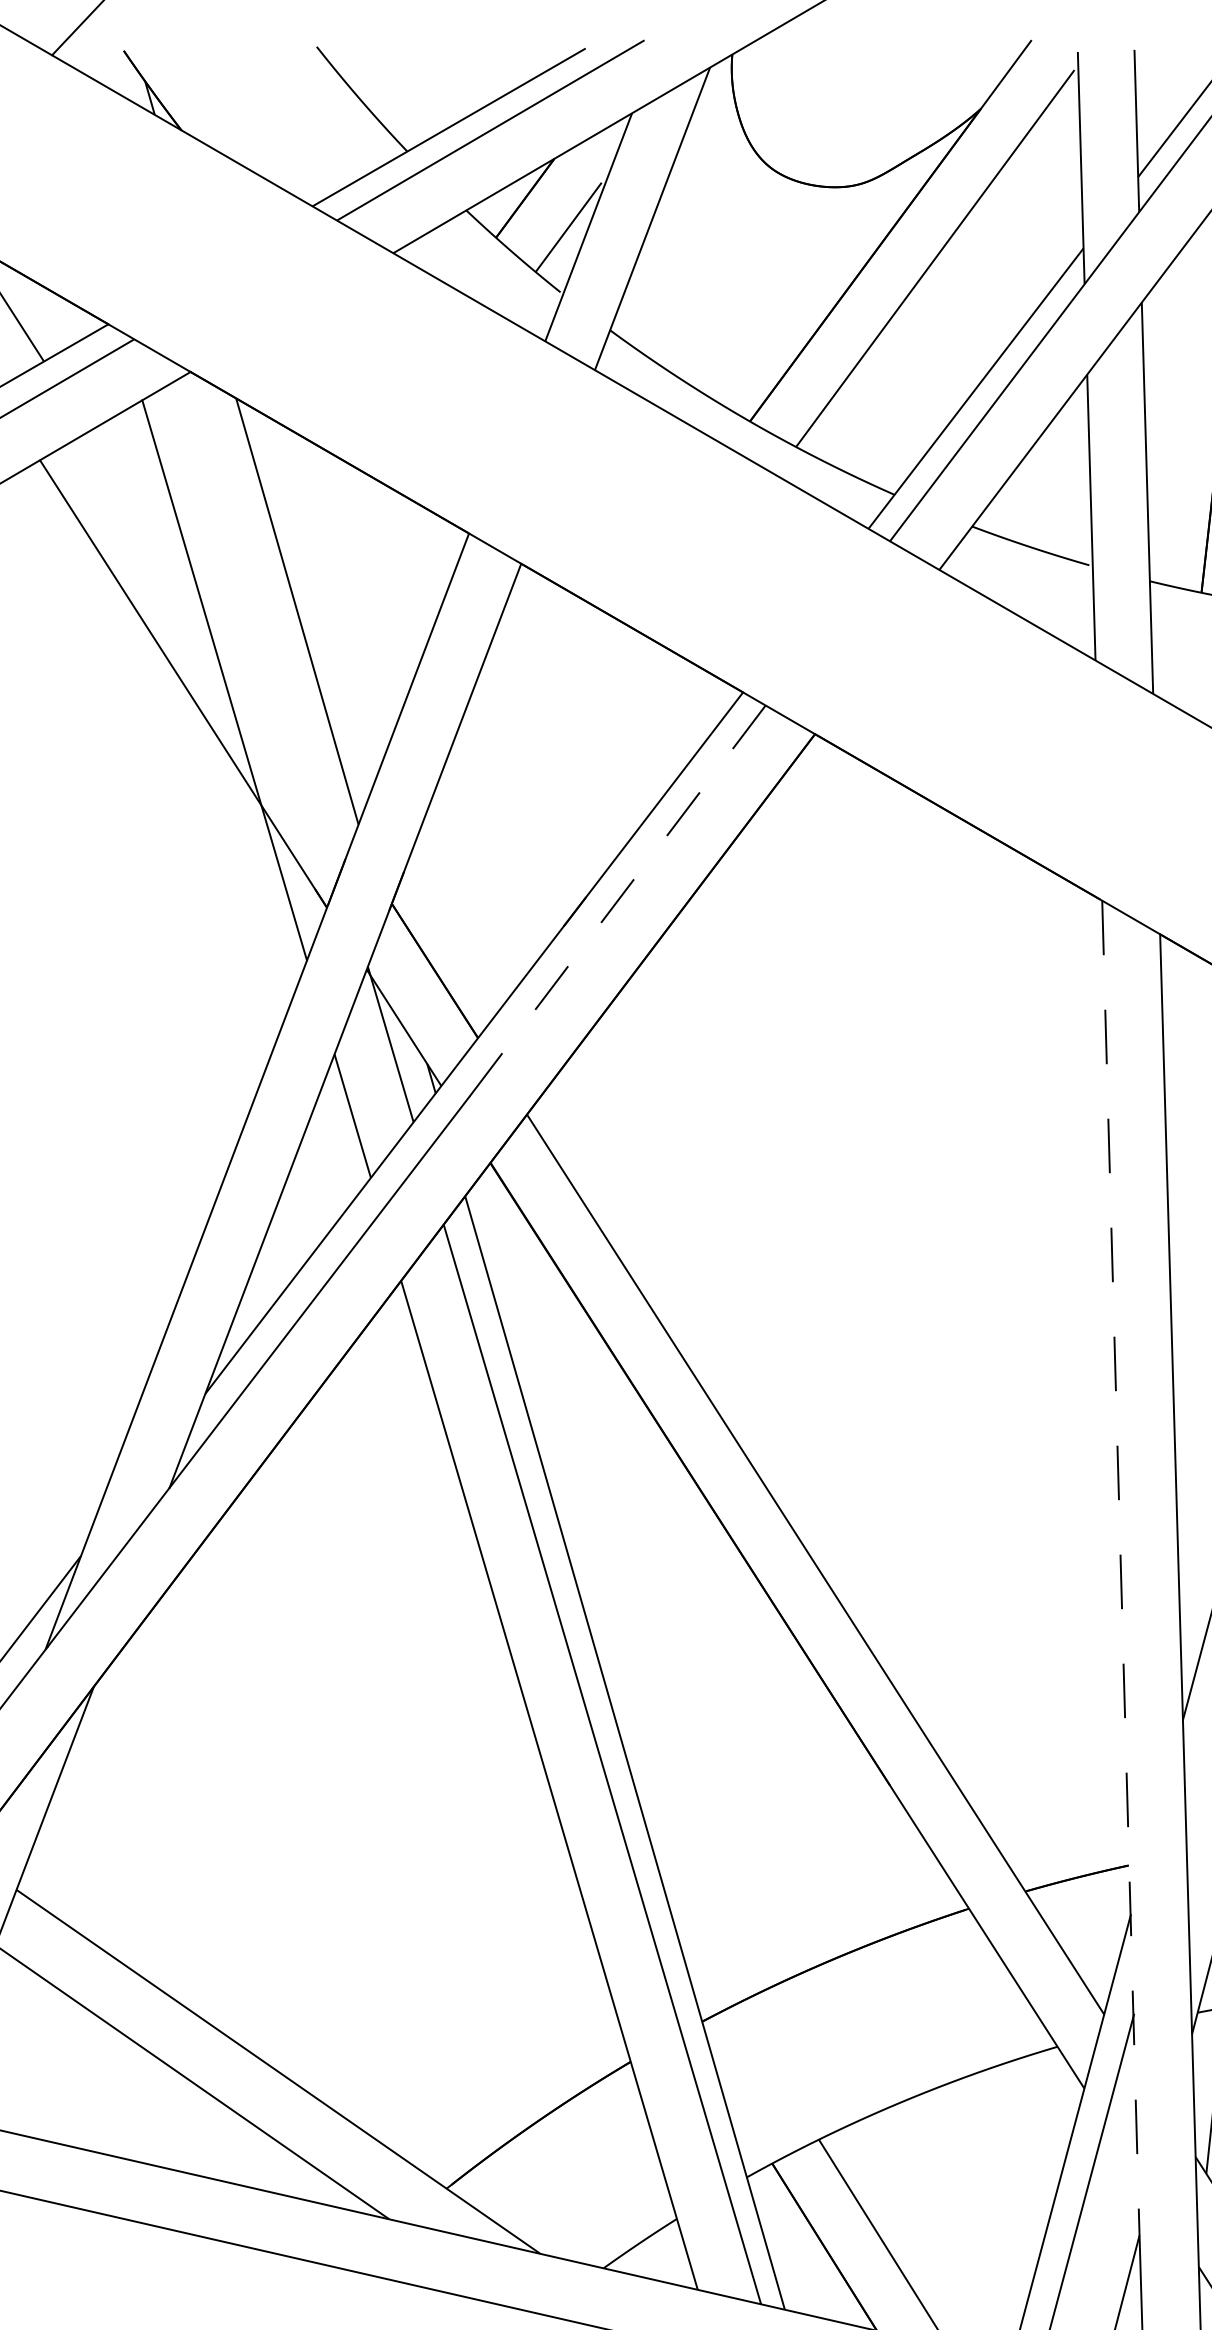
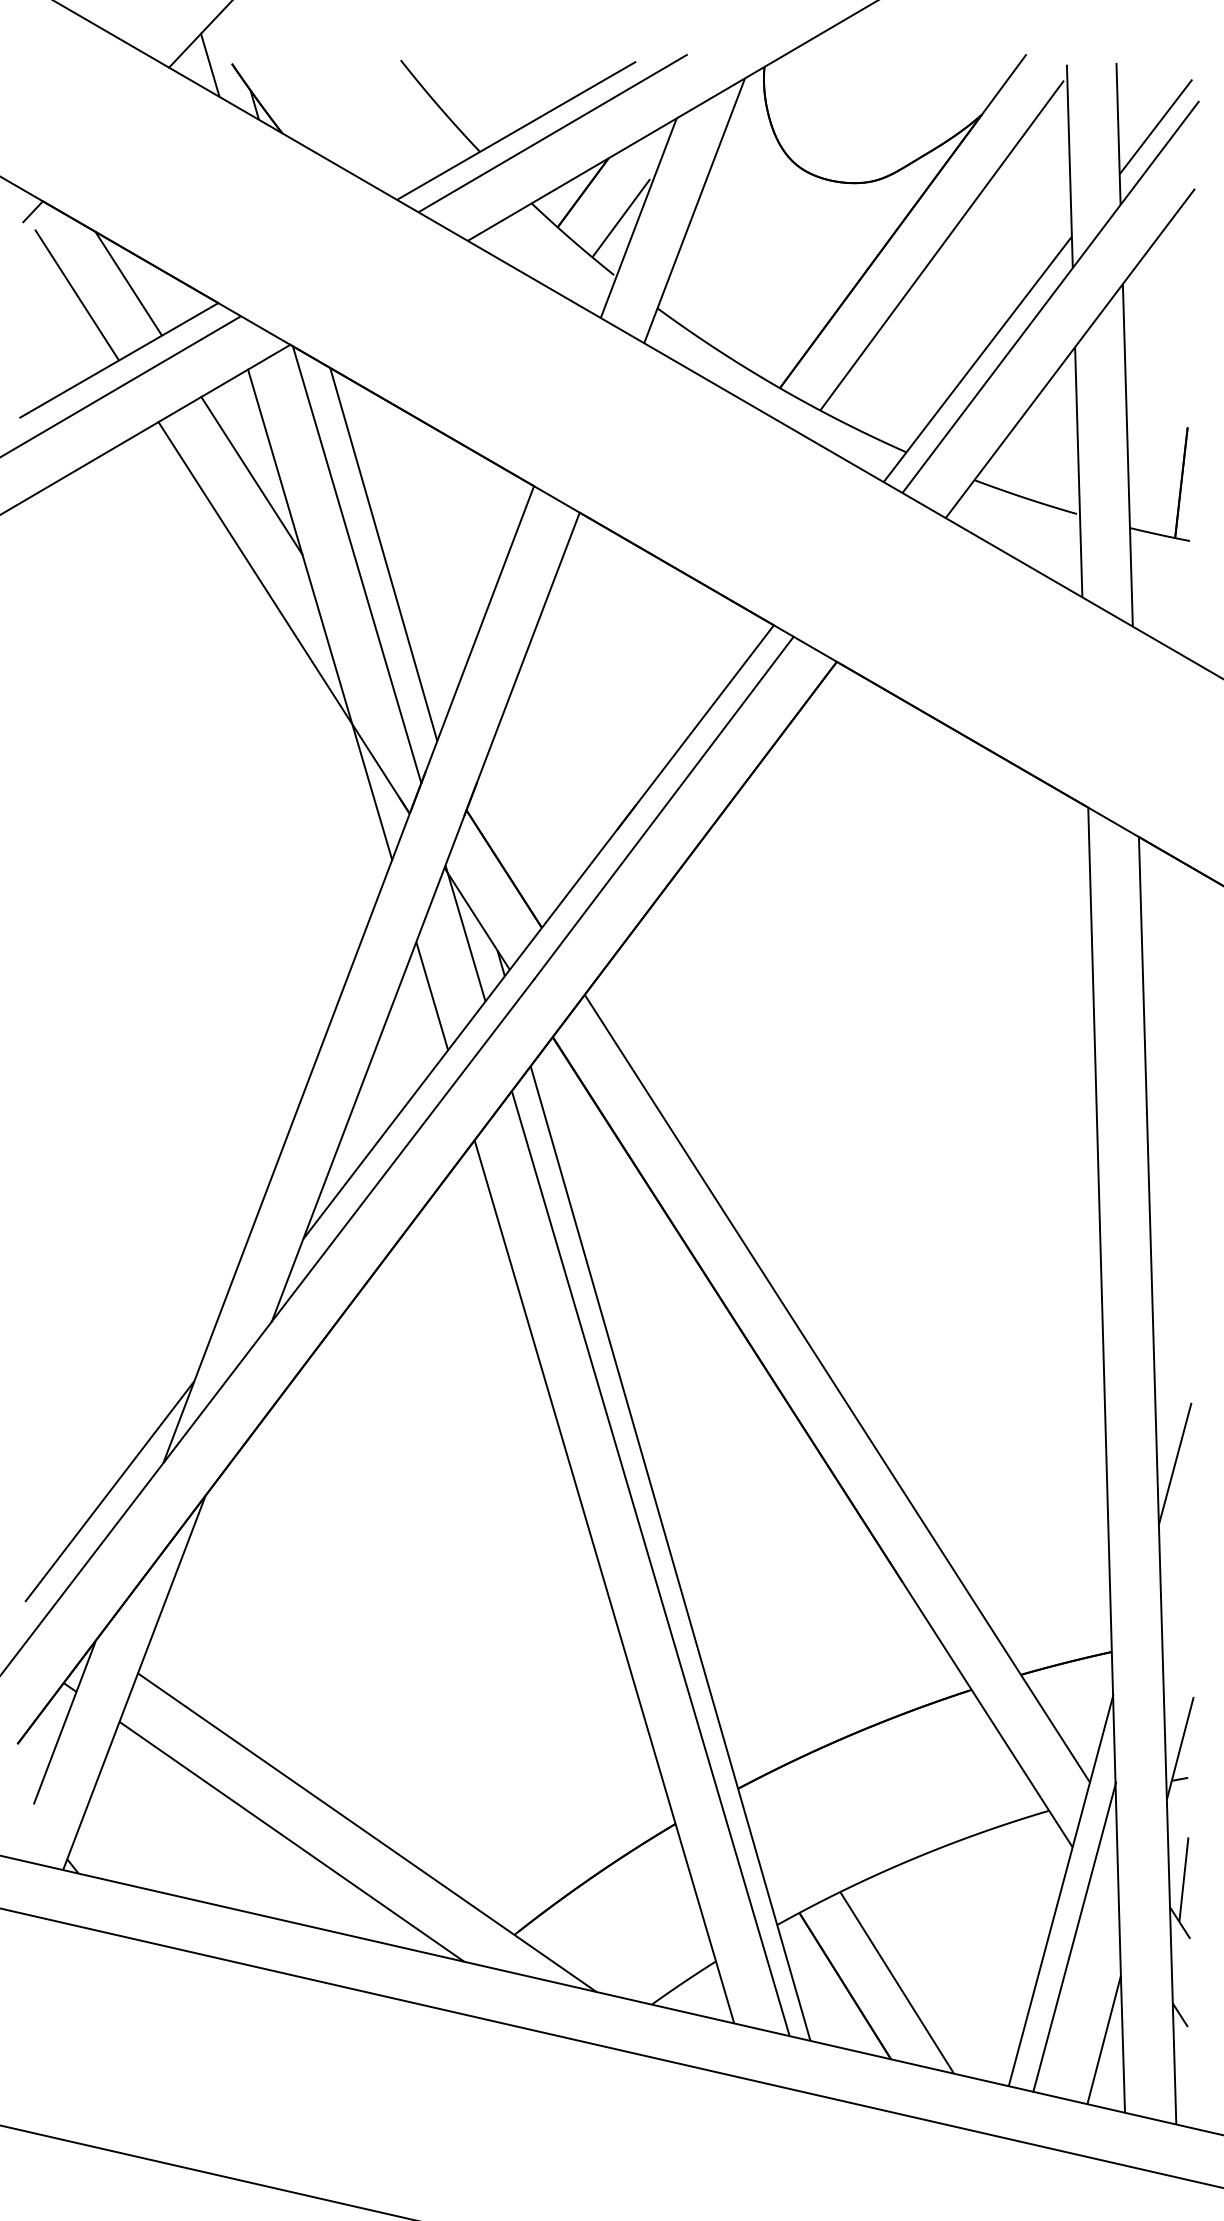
line: (99, 51) -> (210, 64), added
line: (146, 521) -> (251, 475), added
line: (266, 622) -> (356, 564), added
line: (616, 901) -> (663, 808), dashed -> solid
line: (1120, 1570) -> (1104, 1393), dashed -> solid

